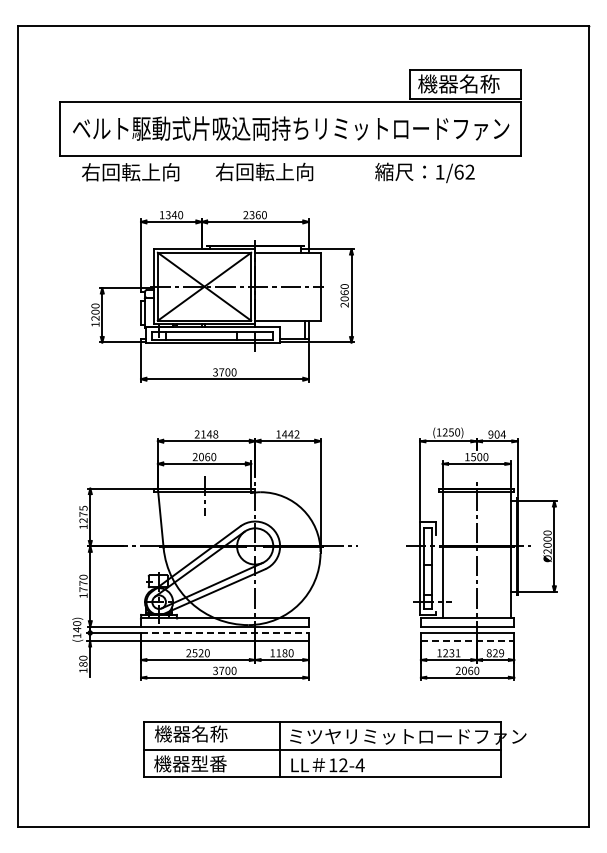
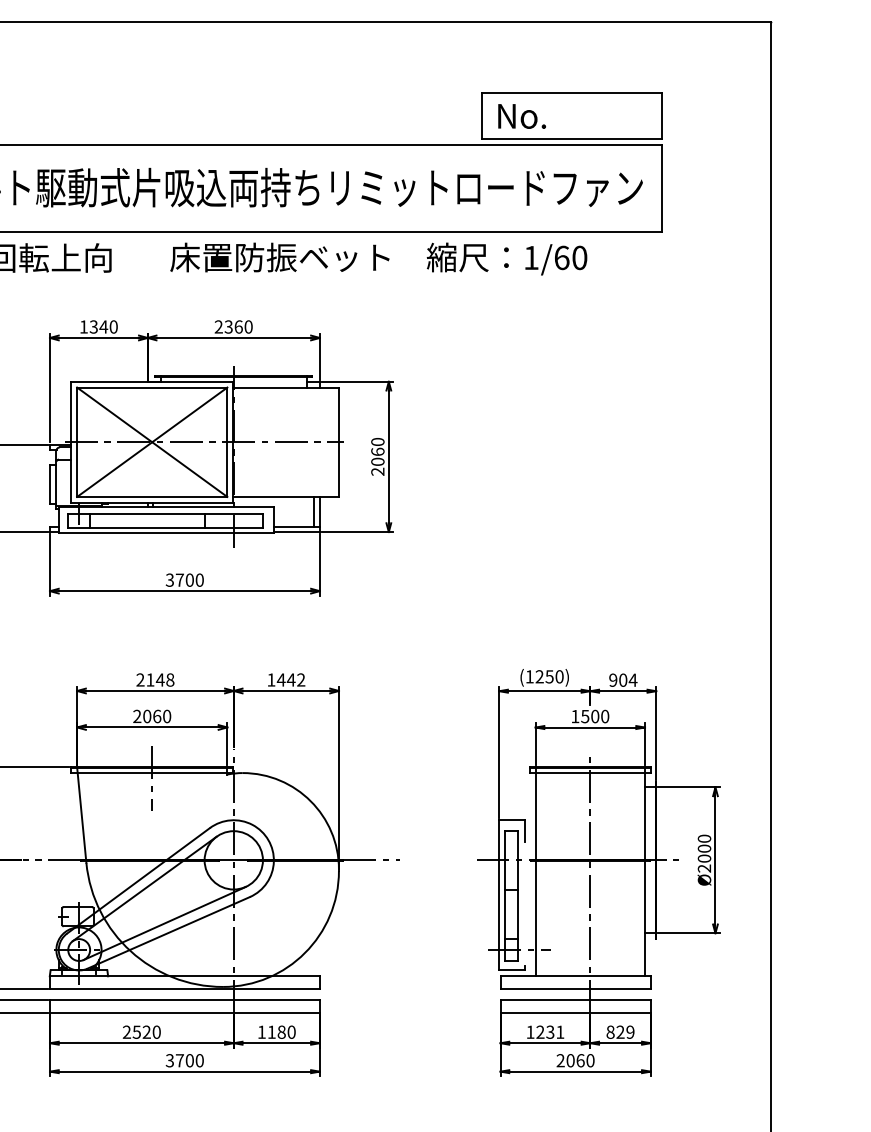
text: (458, 83) -> (561, 115), 機器名称 -> No.
text: (283, 171) -> (279, 256), 右回転上向 -> 床置防振ベット
text: (469, 171) -> (578, 256), 1/62 -> 1/60
line: (224, 632) -> (184, 998), dashed -> solid
line: (467, 641) -> (575, 1013), dashed -> solid

